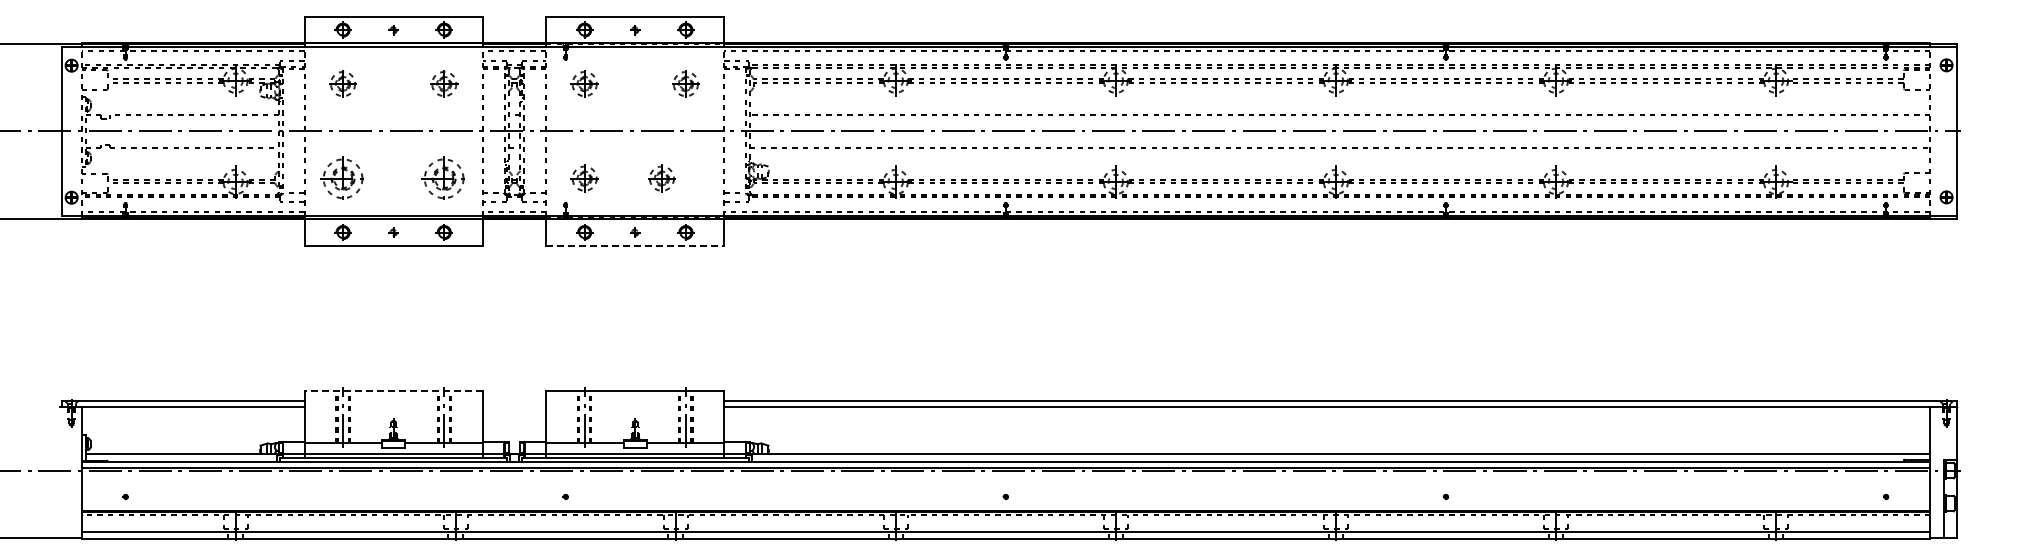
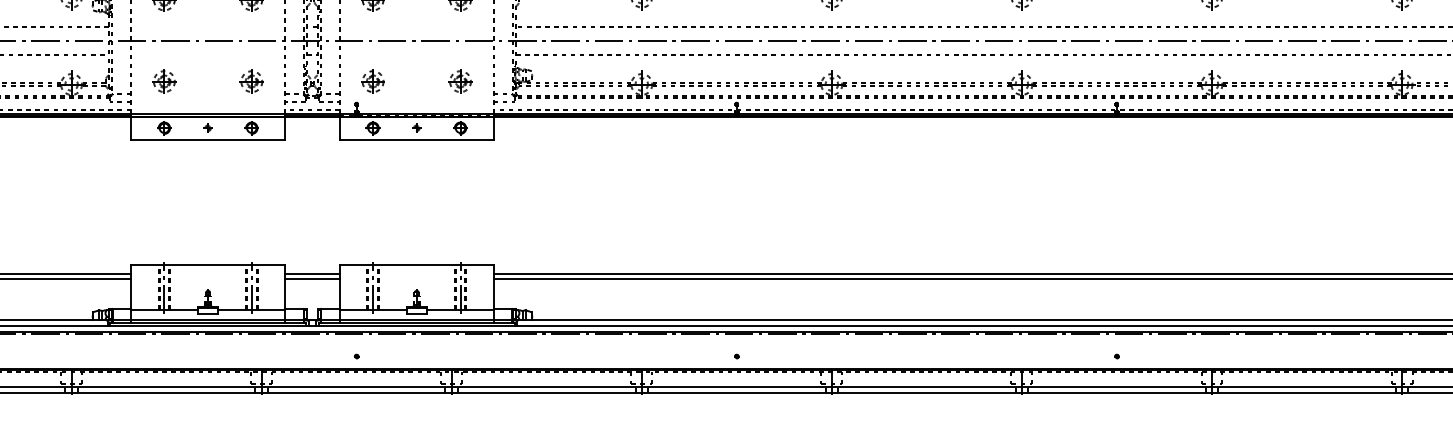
part: (342, 178) -> (163, 81), size x0.62
part: (444, 178) -> (252, 81), size x0.62
part: (661, 178) -> (460, 81), moved
line: (635, 245) -> (416, 139), dashed -> solid
line: (393, 391) -> (207, 265), dashed -> solid
line: (514, 401) -> (312, 274), added
line: (514, 406) -> (312, 278), added

